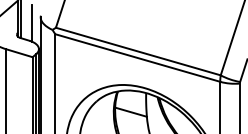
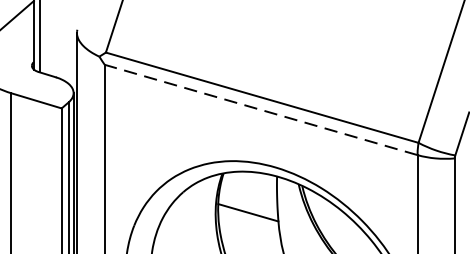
line: (32, 22) -> (61, 42), removed
line: (137, 58) -> (260, 110), solid -> dashed

